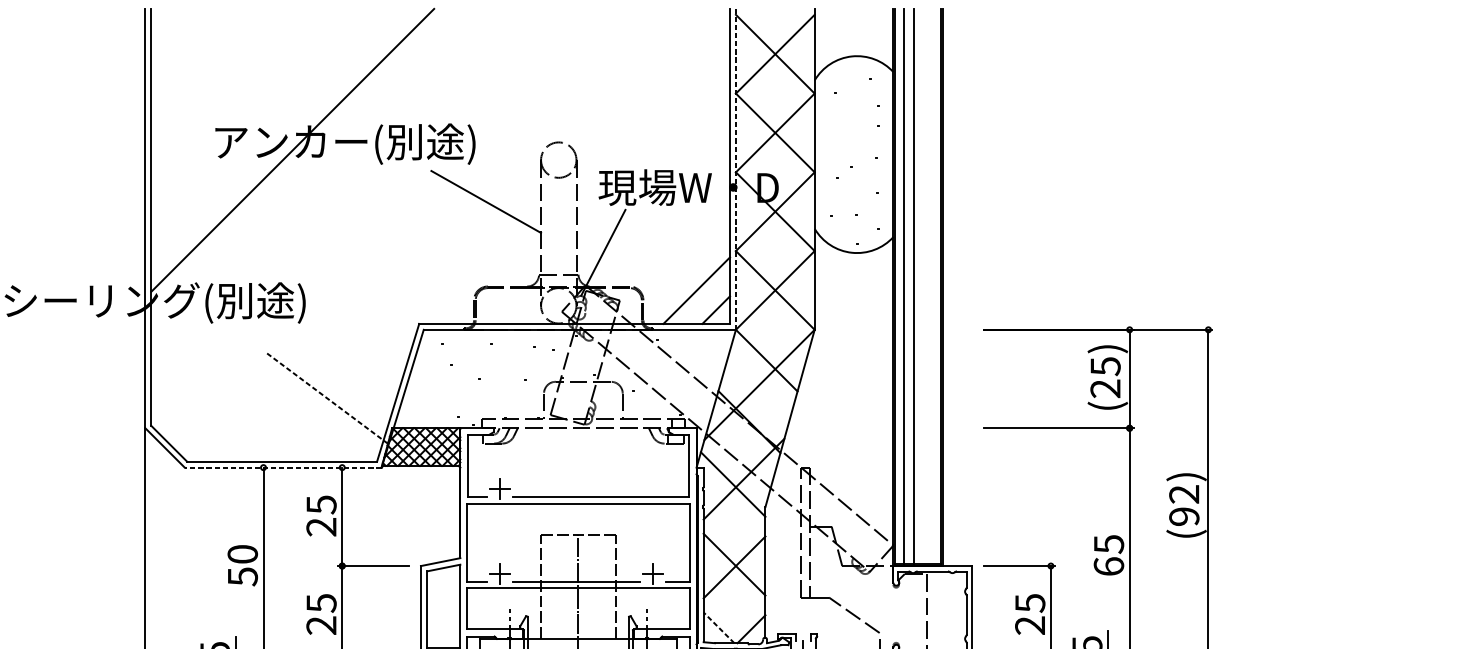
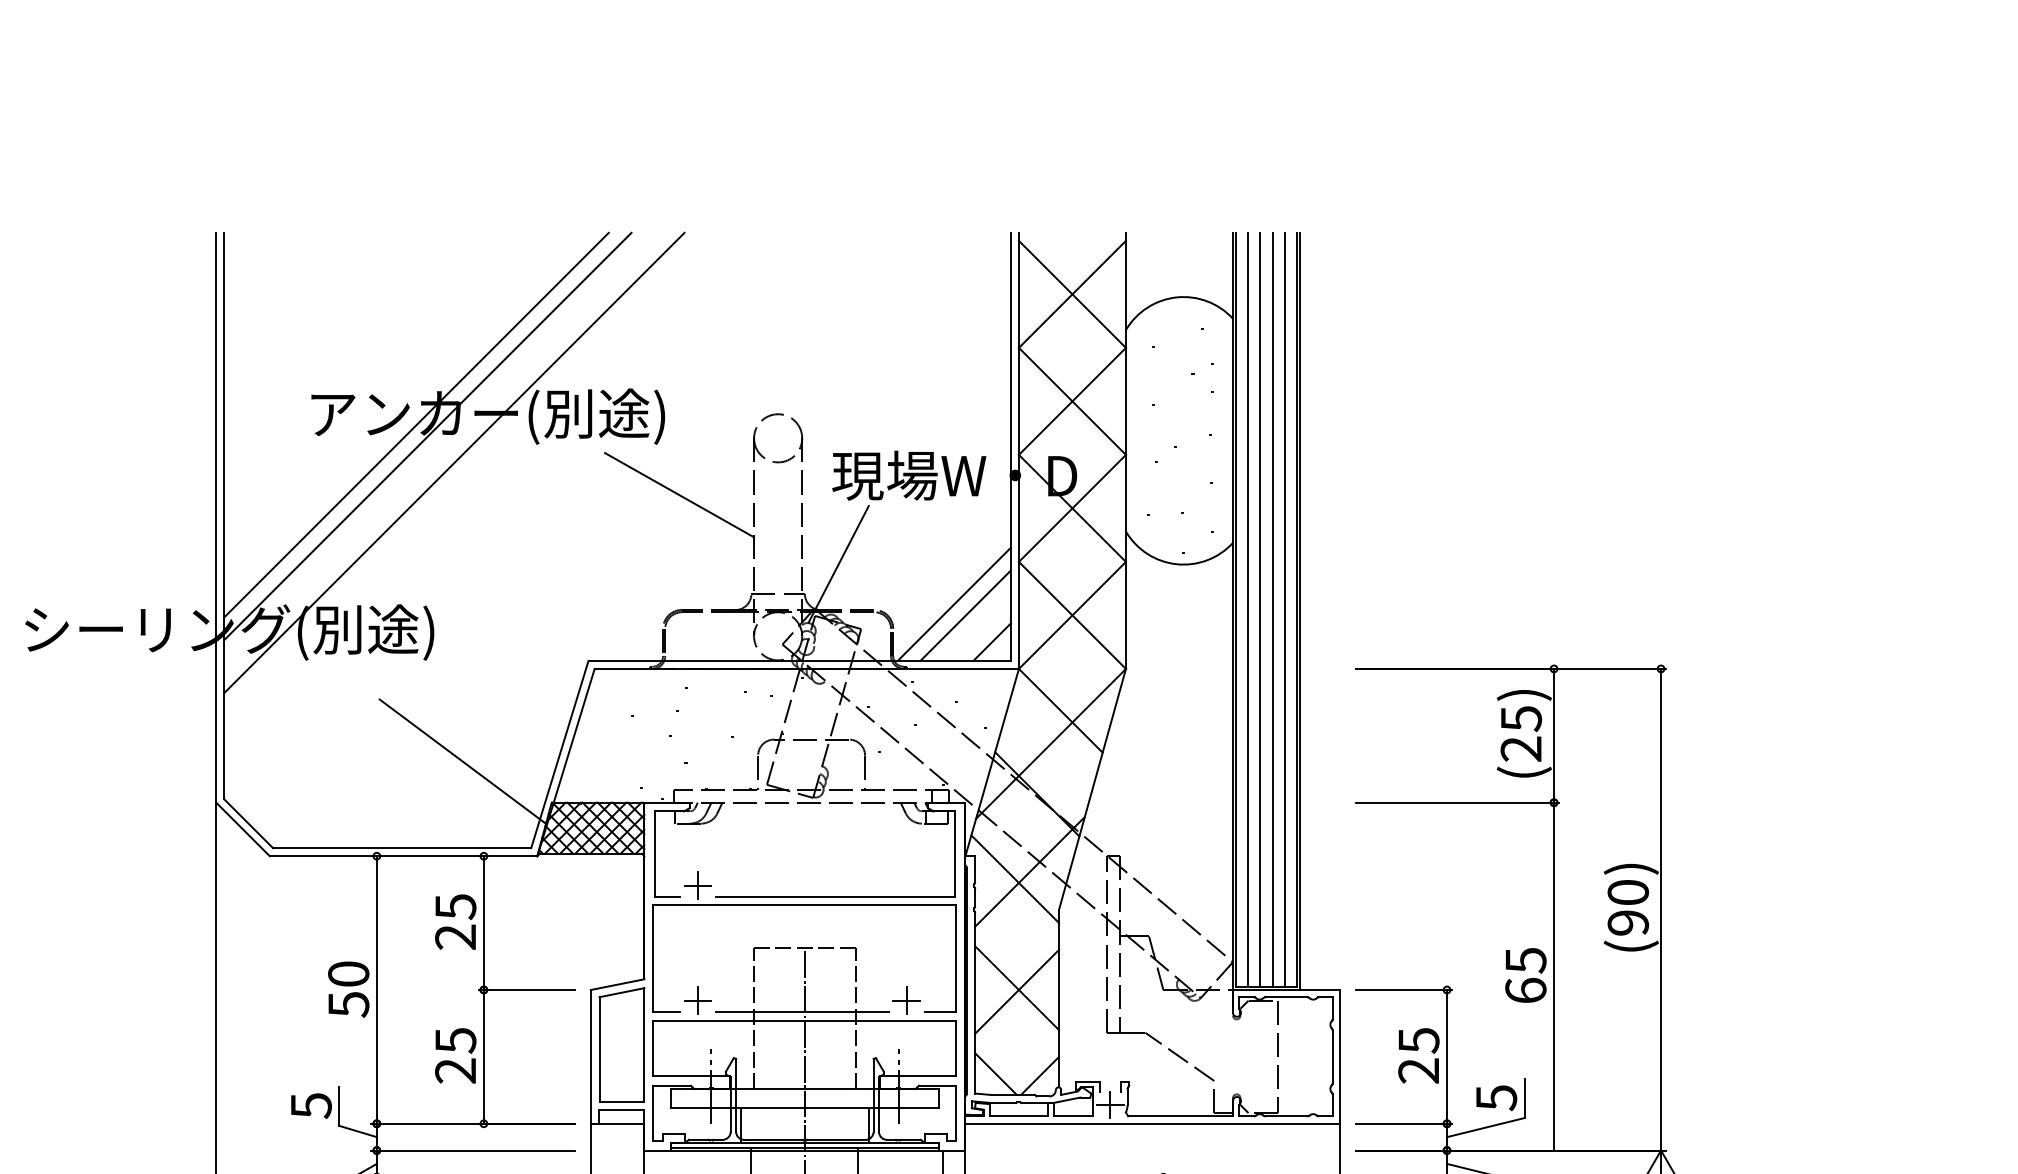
line: (300, 158) -> (427, 436), added
line: (735, 169) -> (1018, 451), dashed -> solid
line: (320, 177) -> (454, 462), added
line: (687, 281) -> (953, 603), added
line: (922, 286) -> (1272, 609), added
line: (931, 286) -> (1284, 609), added
line: (326, 397) -> (462, 761), dashed -> solid
line: (283, 467) -> (403, 856), dashed -> solid
text: (1184, 494) -> (1628, 892), (92) -> (90)
line: (718, 628) -> (995, 1074), dashed -> solid

